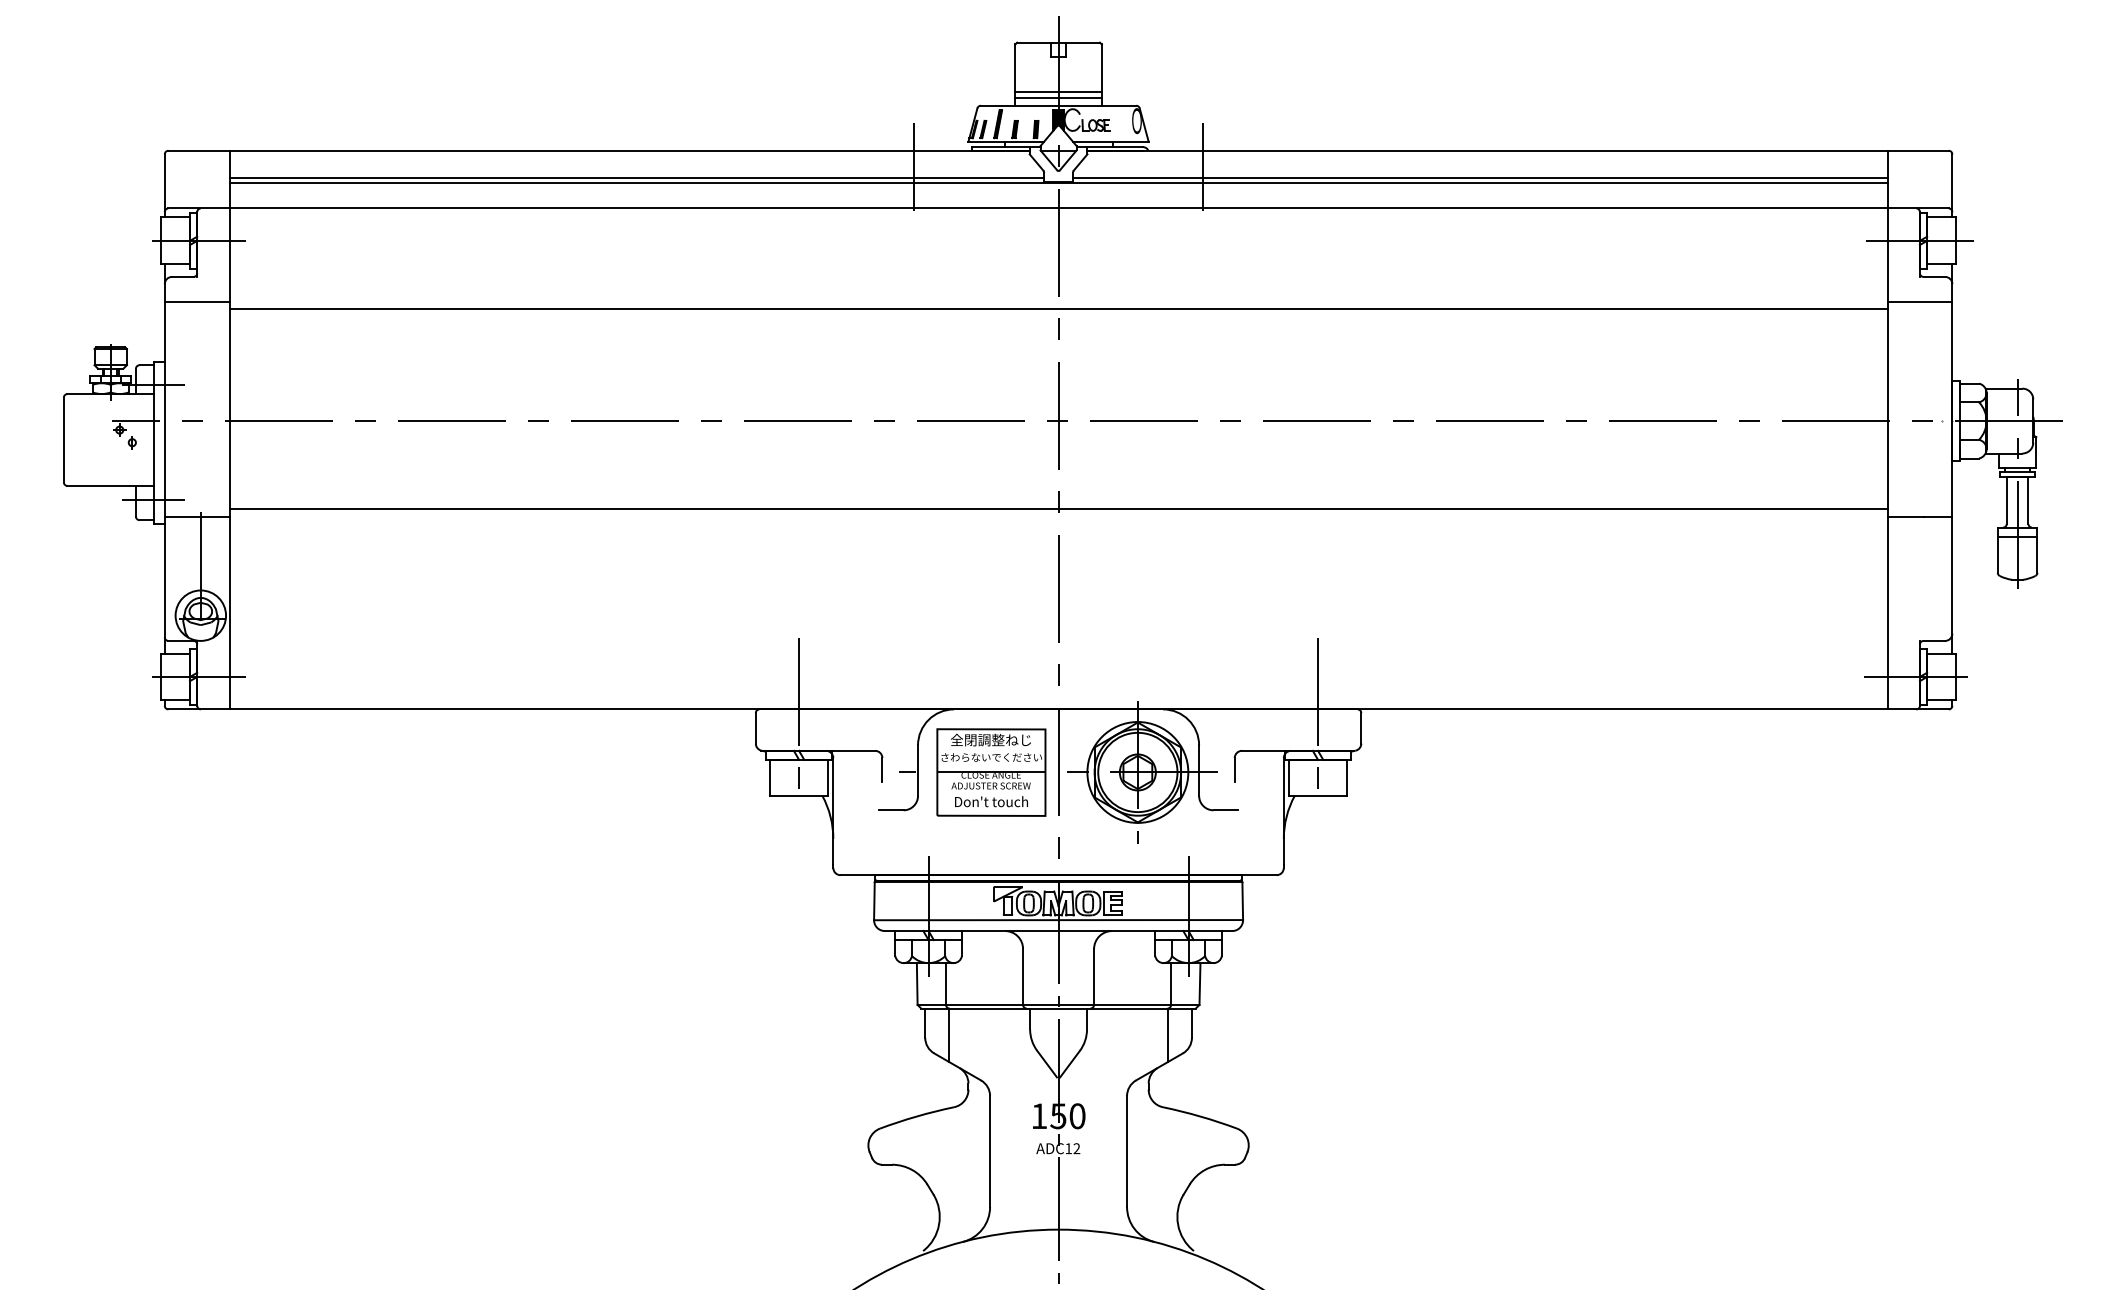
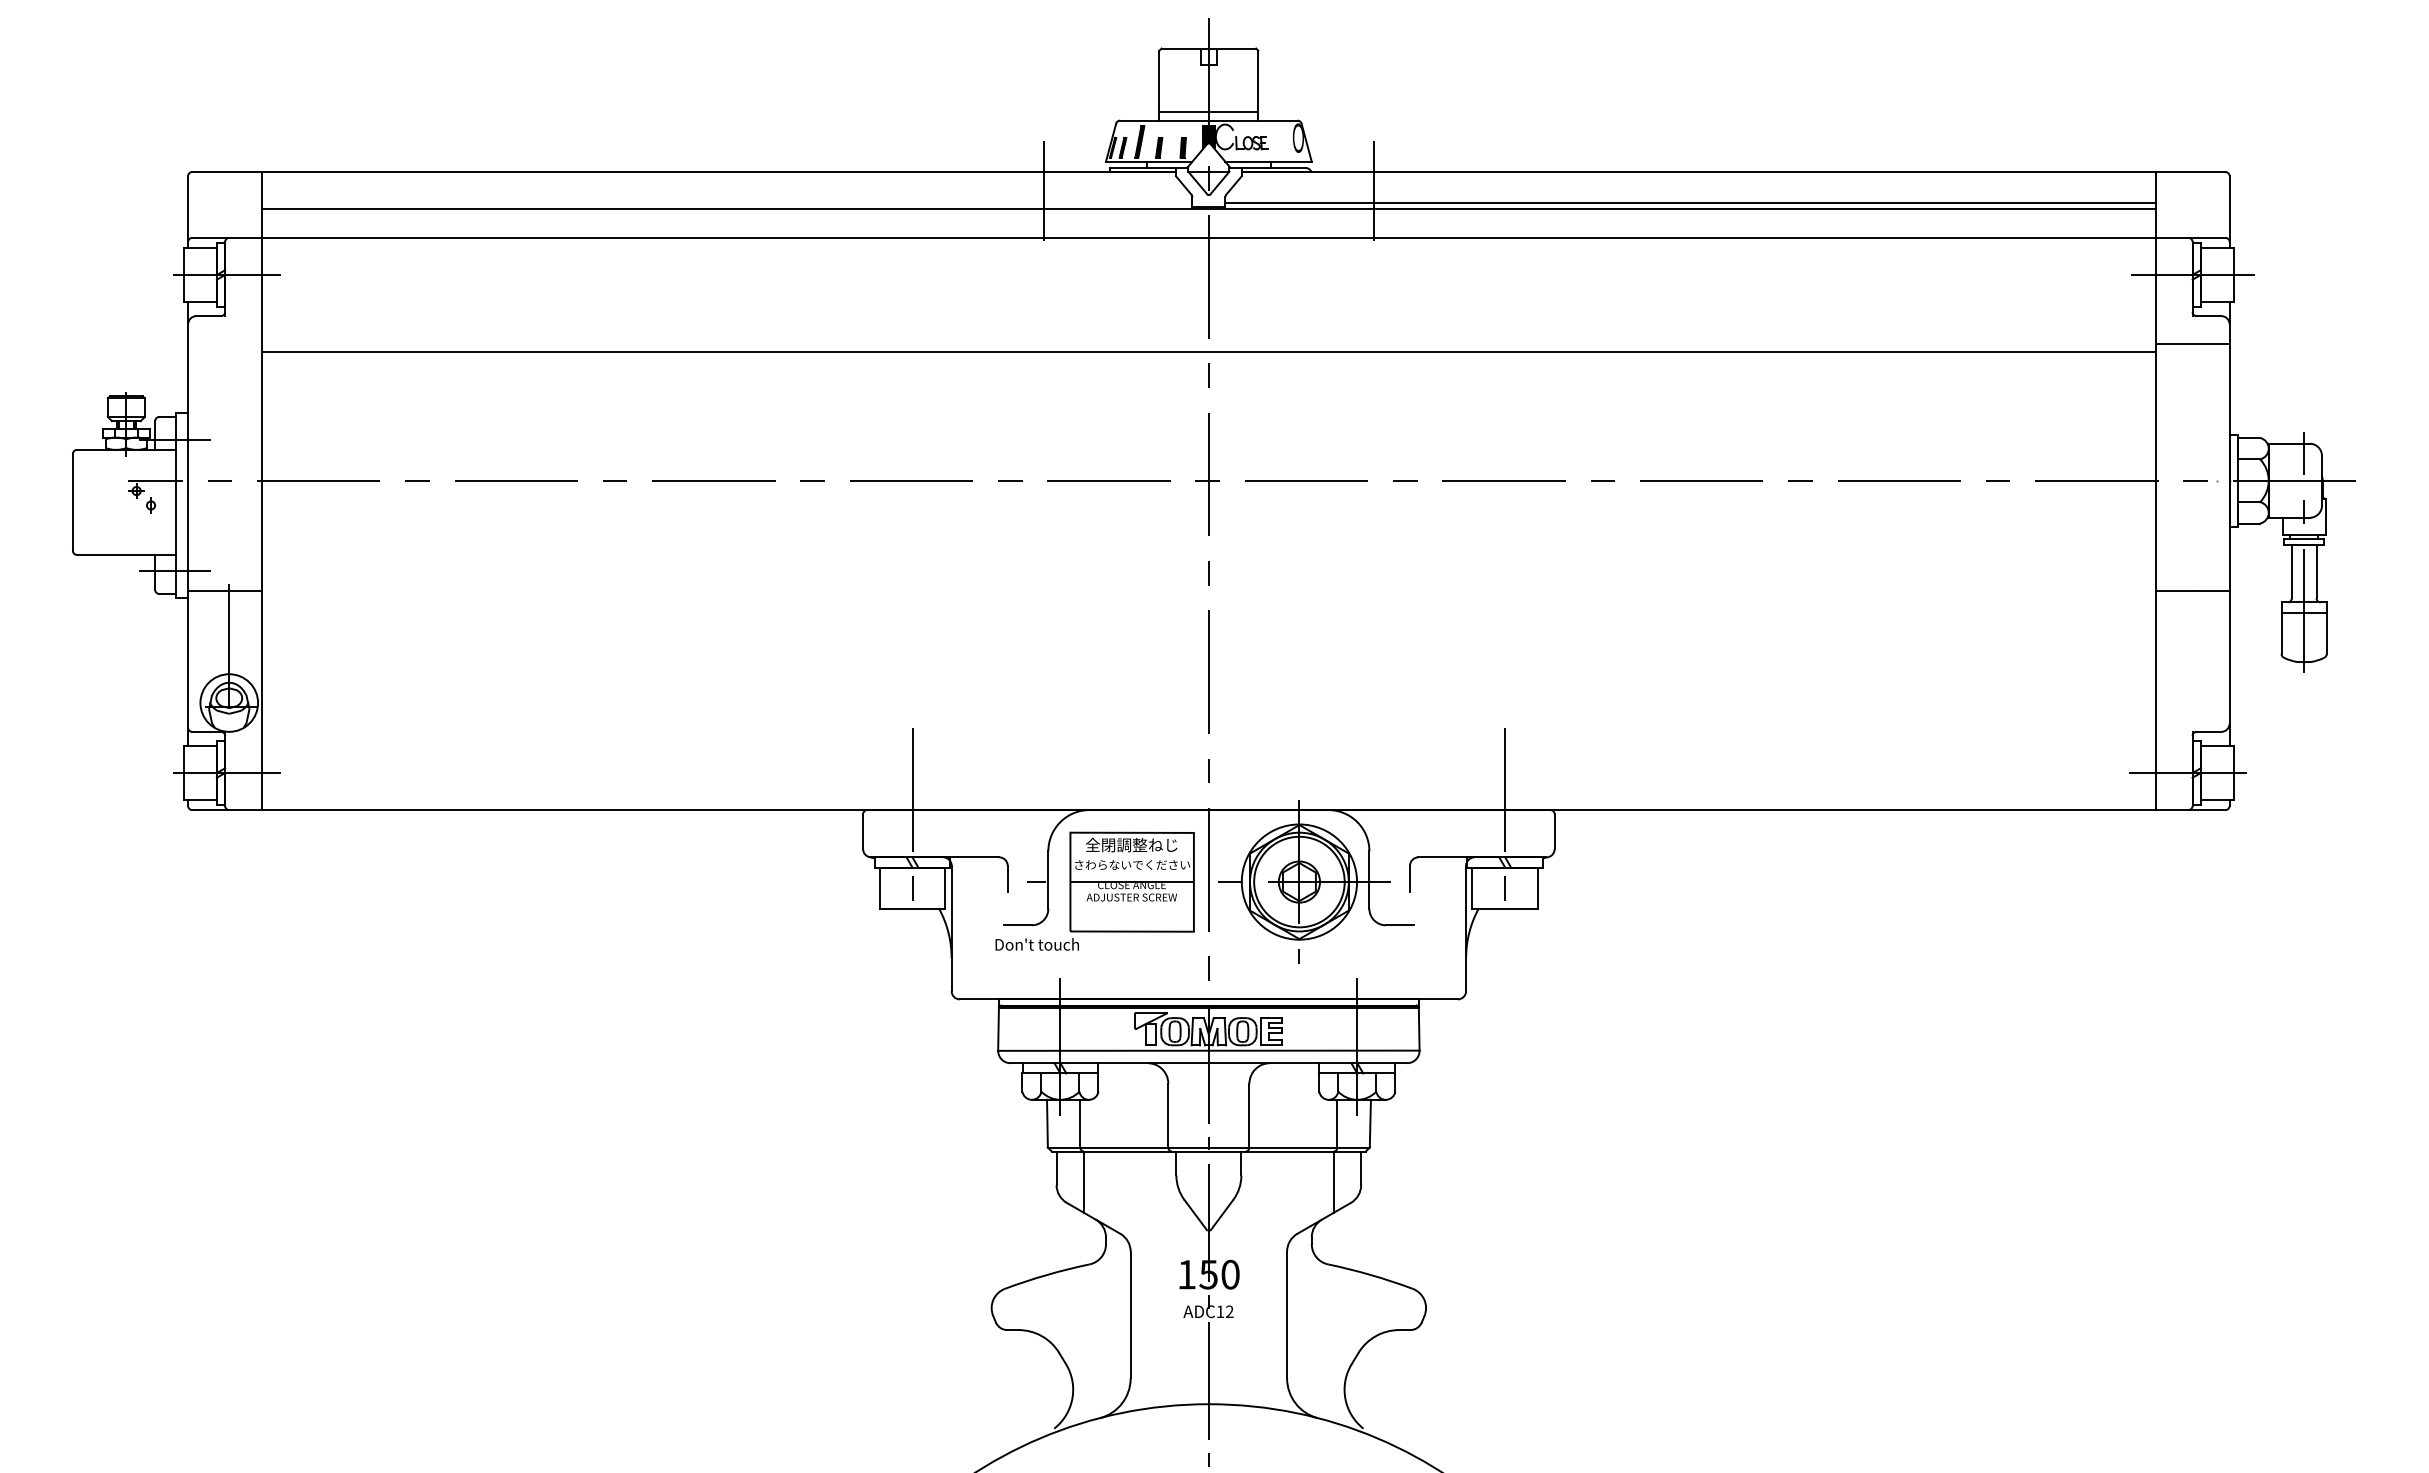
line: (1058, 91) -> (1208, 104), removed
line: (637, 177) -> (727, 202), removed
line: (197, 301) -> (225, 344), removed
line: (1058, 508) -> (1208, 580), removed
text: (990, 801) -> (1036, 944), moved

